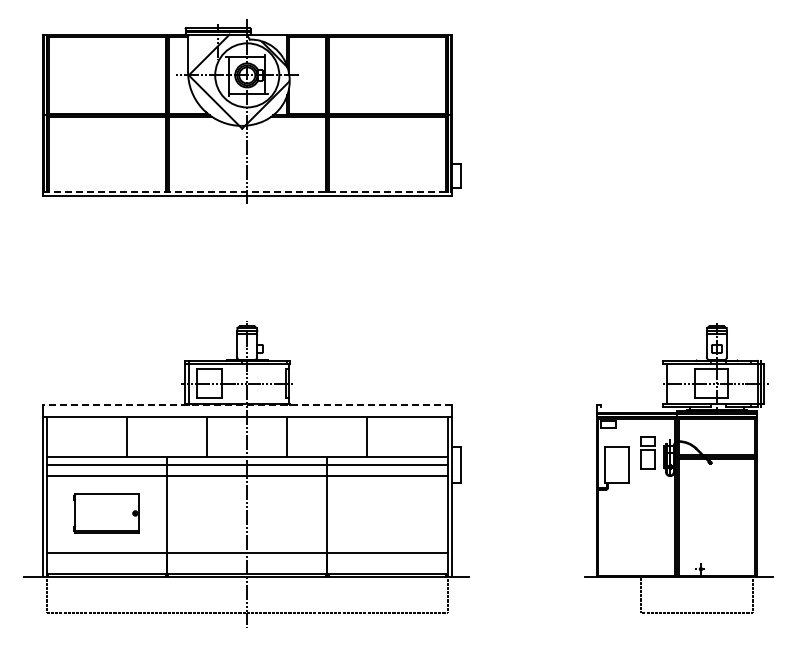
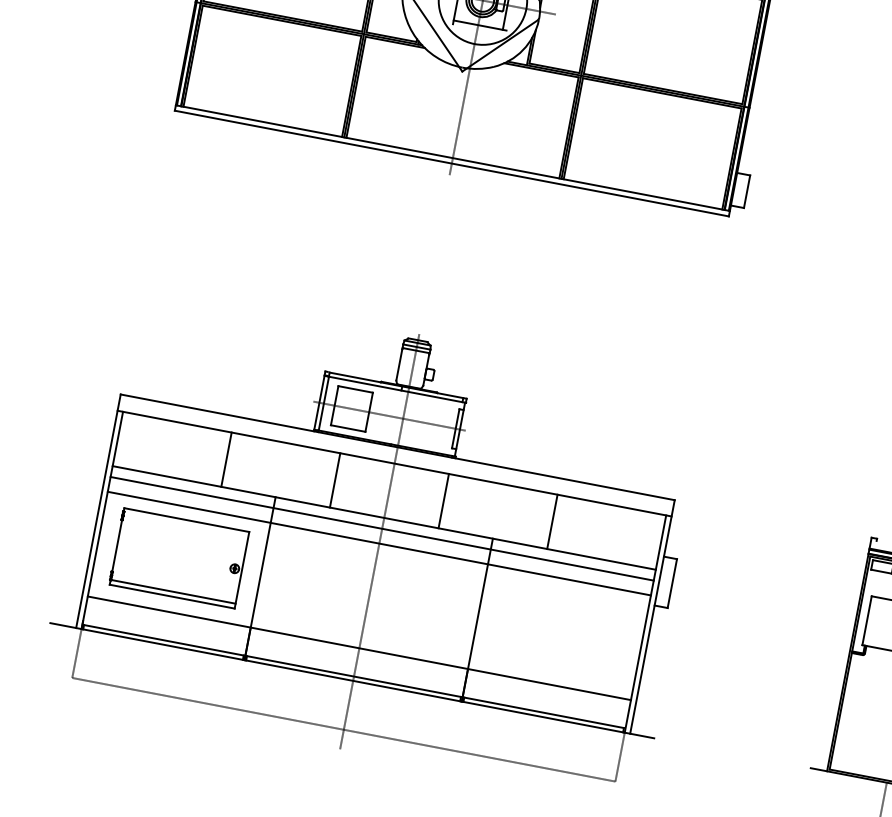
line: (247, 191) -> (453, 158), dashed -> solid
line: (246, 404) -> (396, 446), dashed -> solid
part: (106, 513) -> (178, 558), size x1.43

